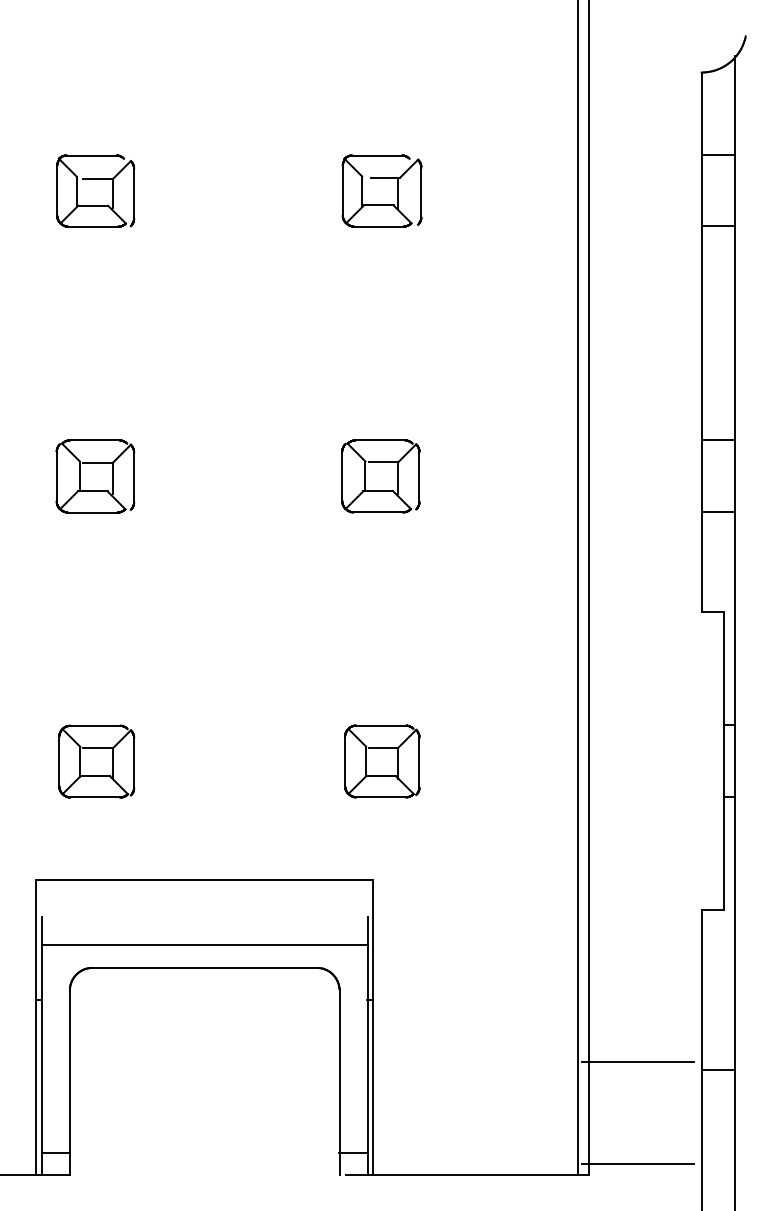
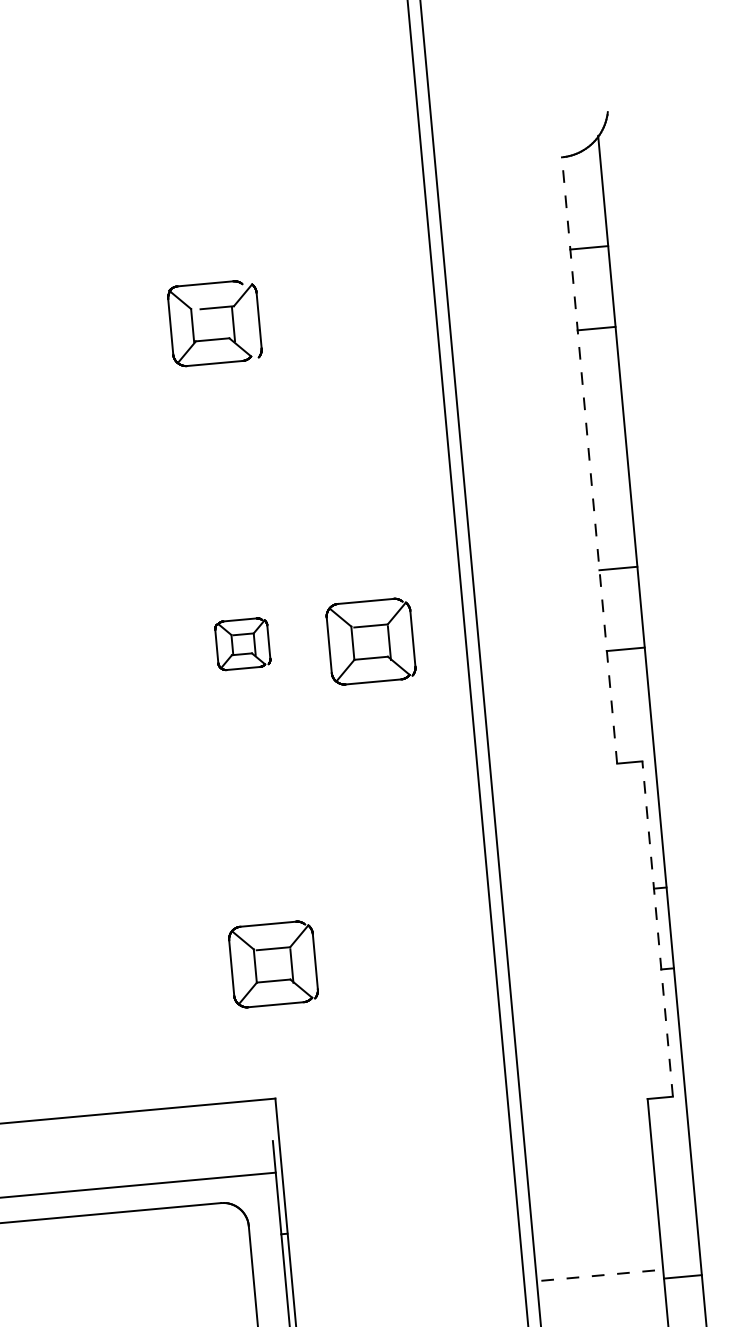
line: (701, 342) -> (589, 460), solid -> dashed
part: (380, 476) -> (242, 644), size x0.6
part: (494, 484) -> (371, 641), added
line: (724, 760) -> (658, 928), solid -> dashed
line: (637, 1062) -> (591, 1276), solid -> dashed

